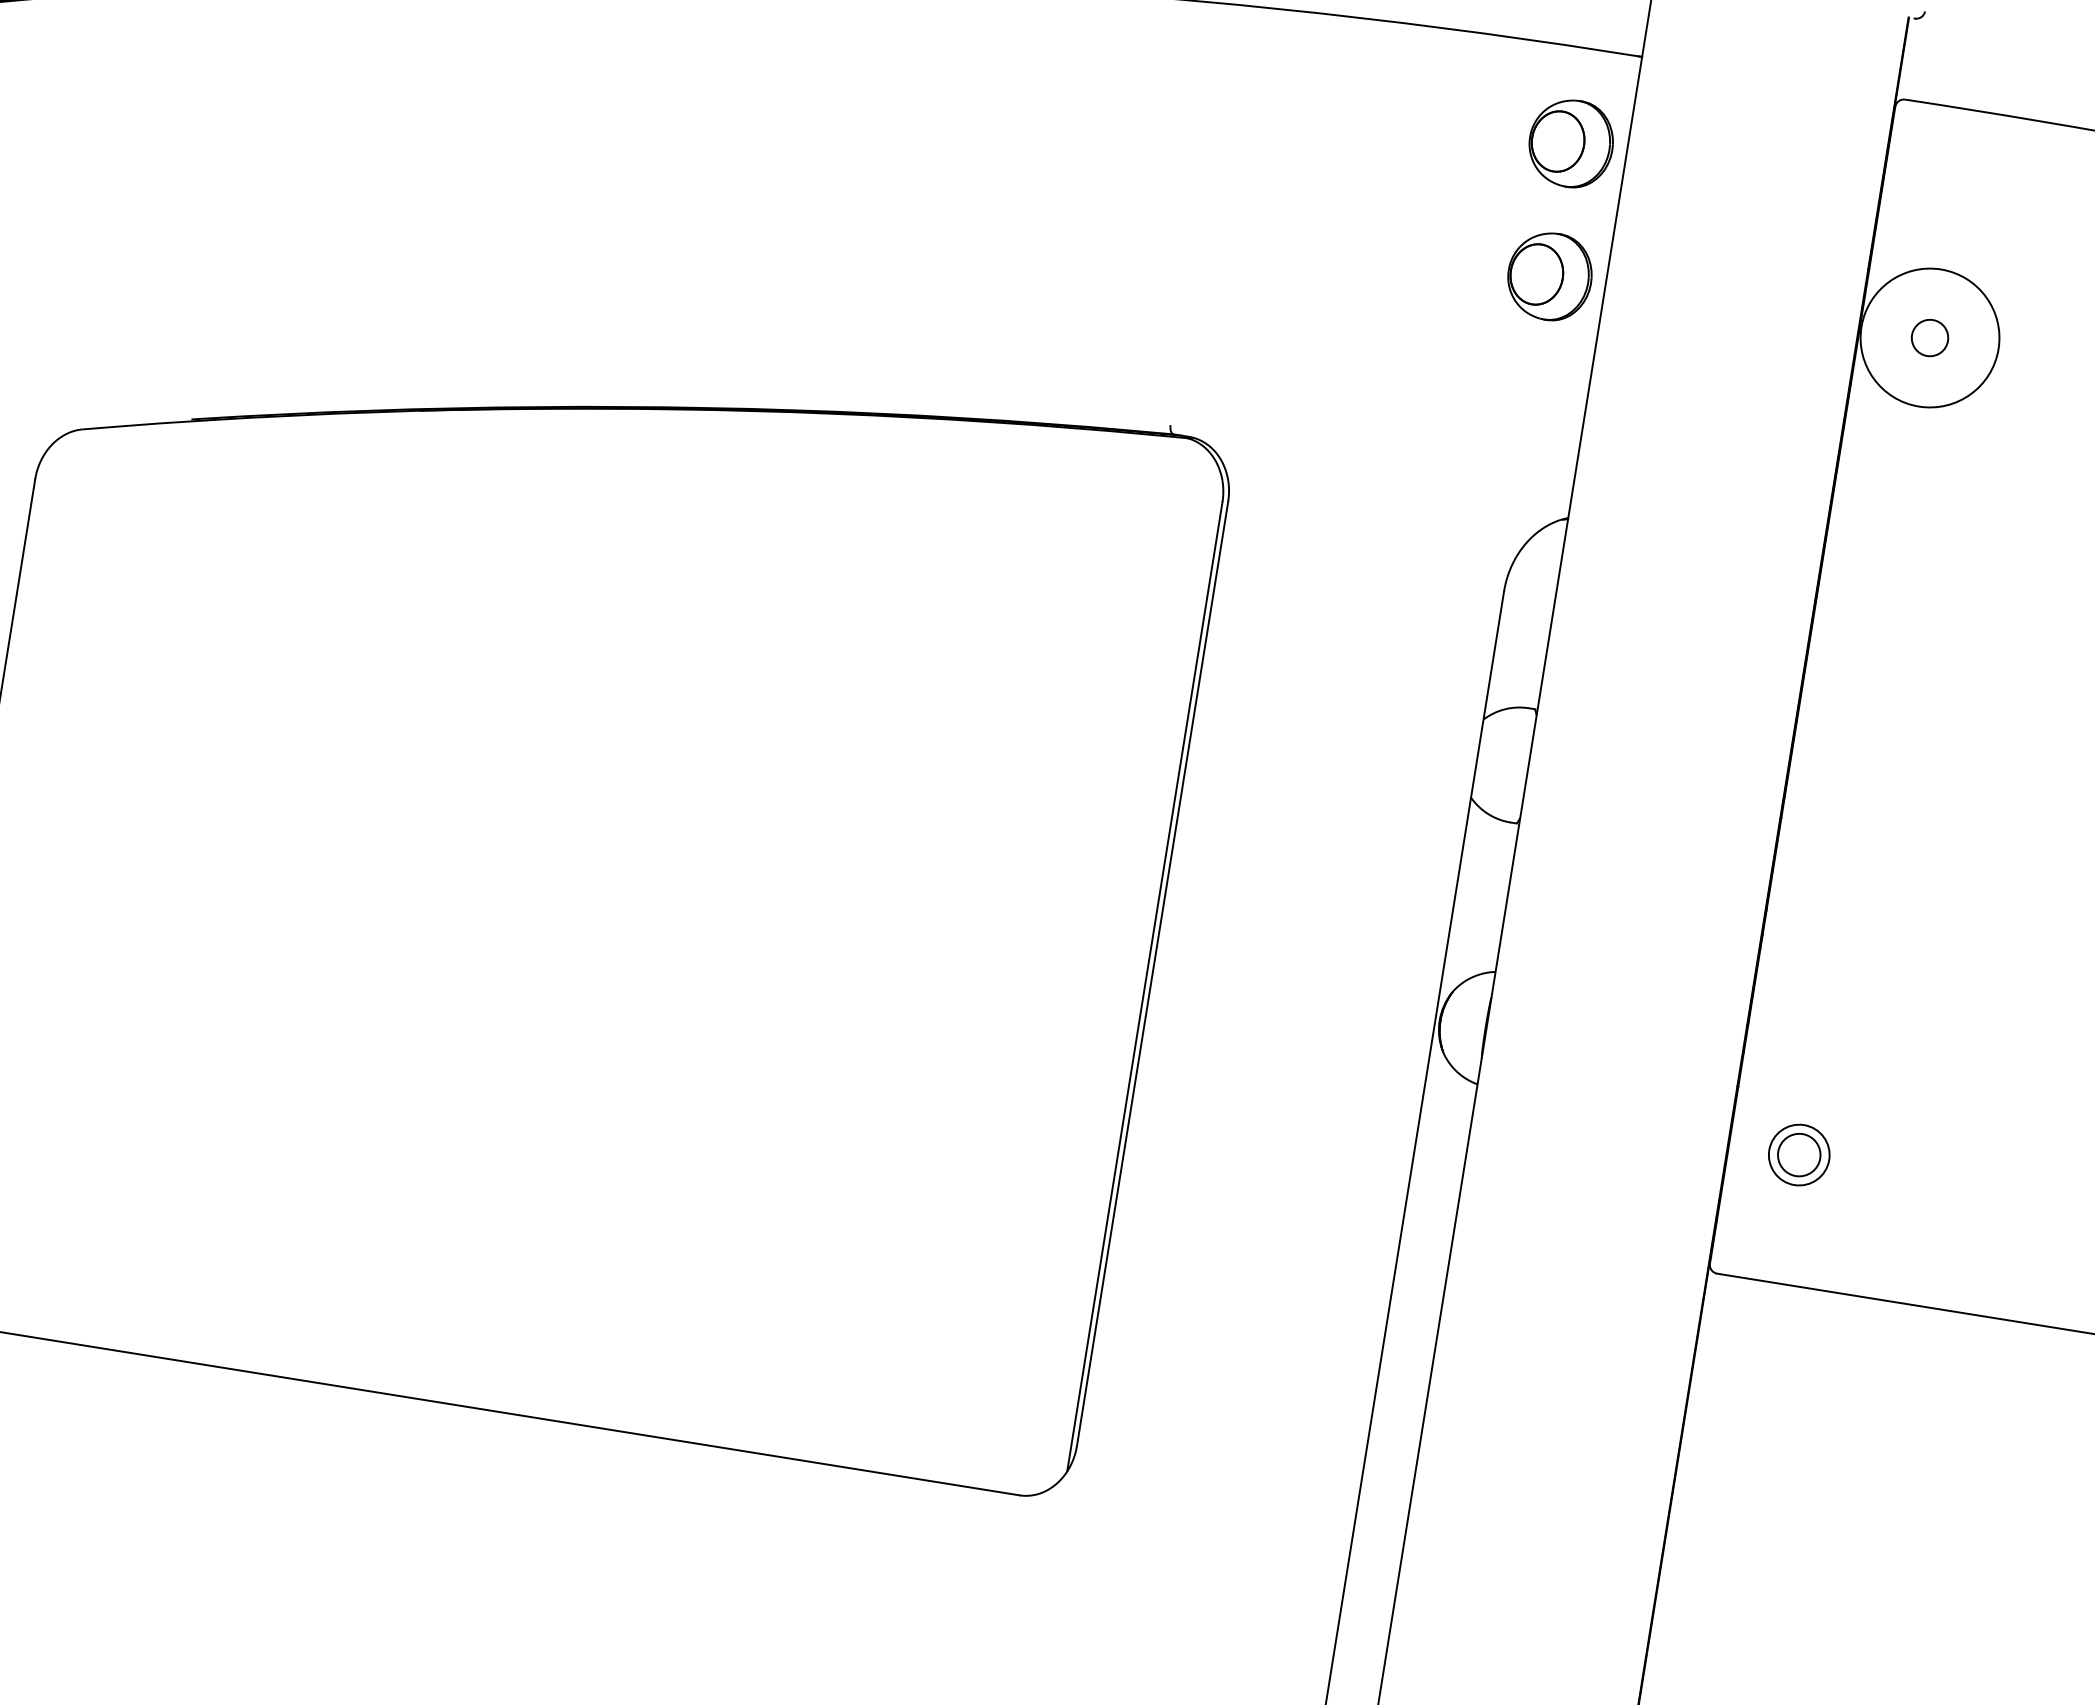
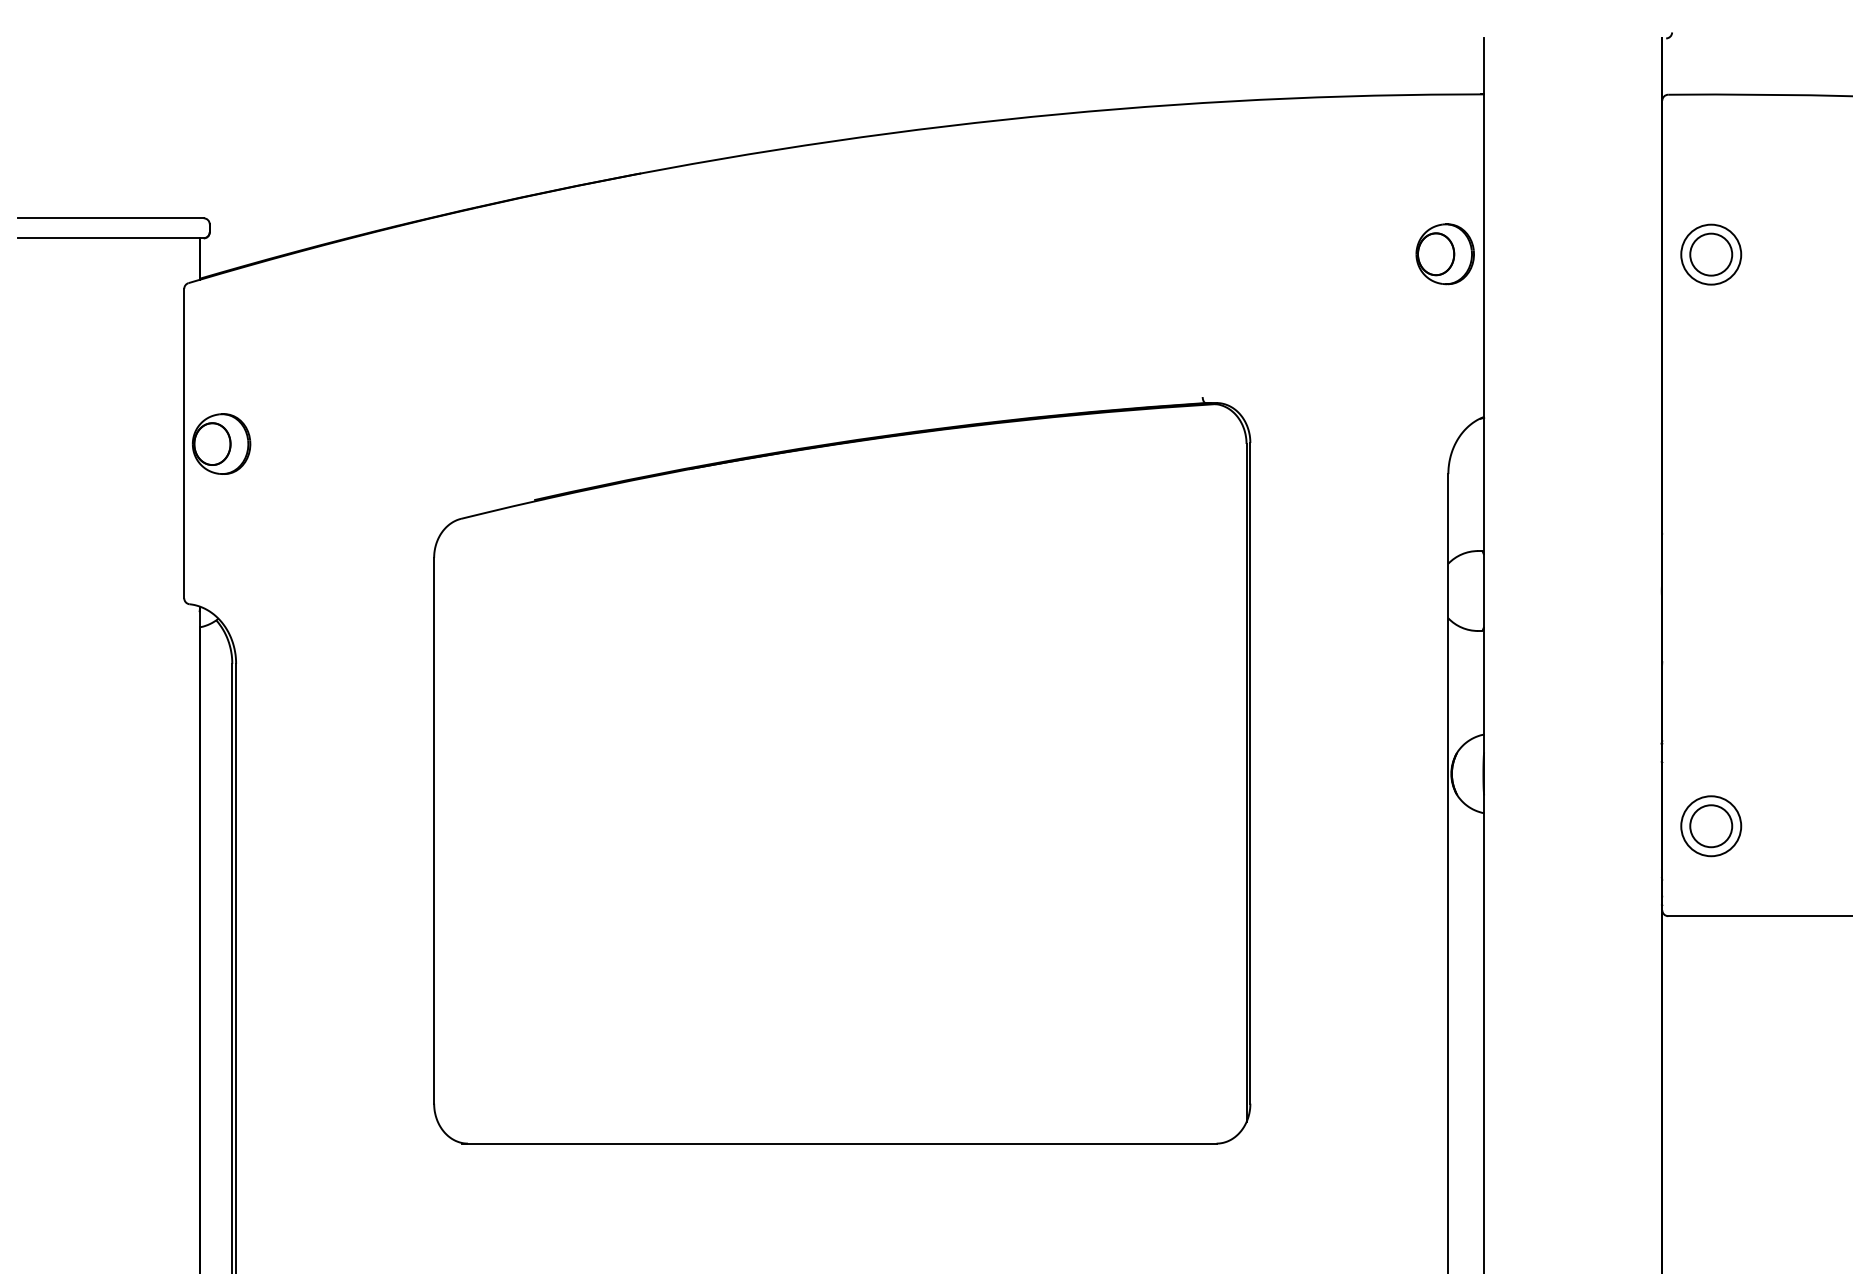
part: (1570, 143) -> (1444, 161), removed
circle: (1930, 337) -> (1711, 254), size x0.62
circle: (1930, 337) -> (1711, 254), size x1.67
part: (1799, 1155) -> (1711, 826), size x1.43

